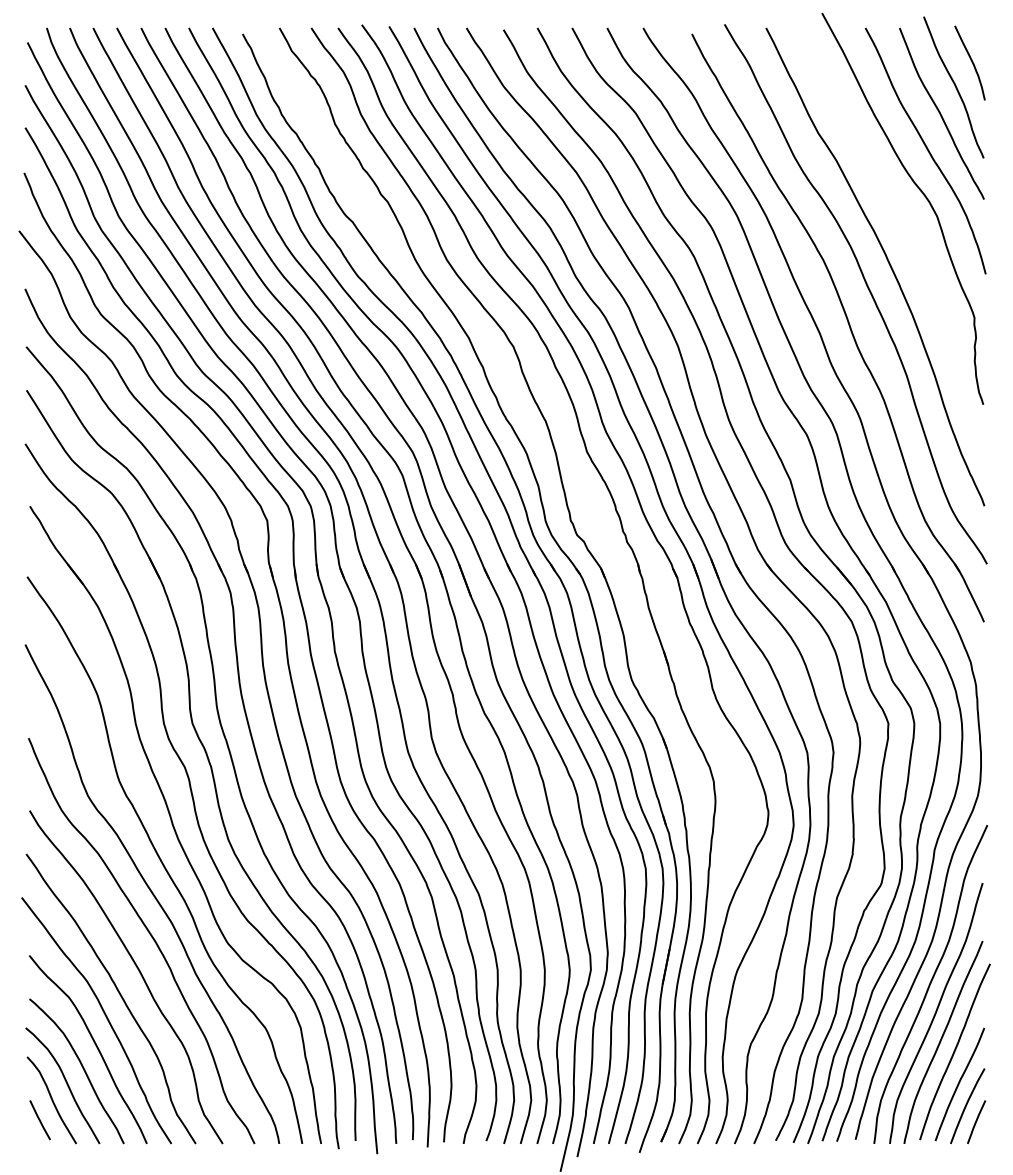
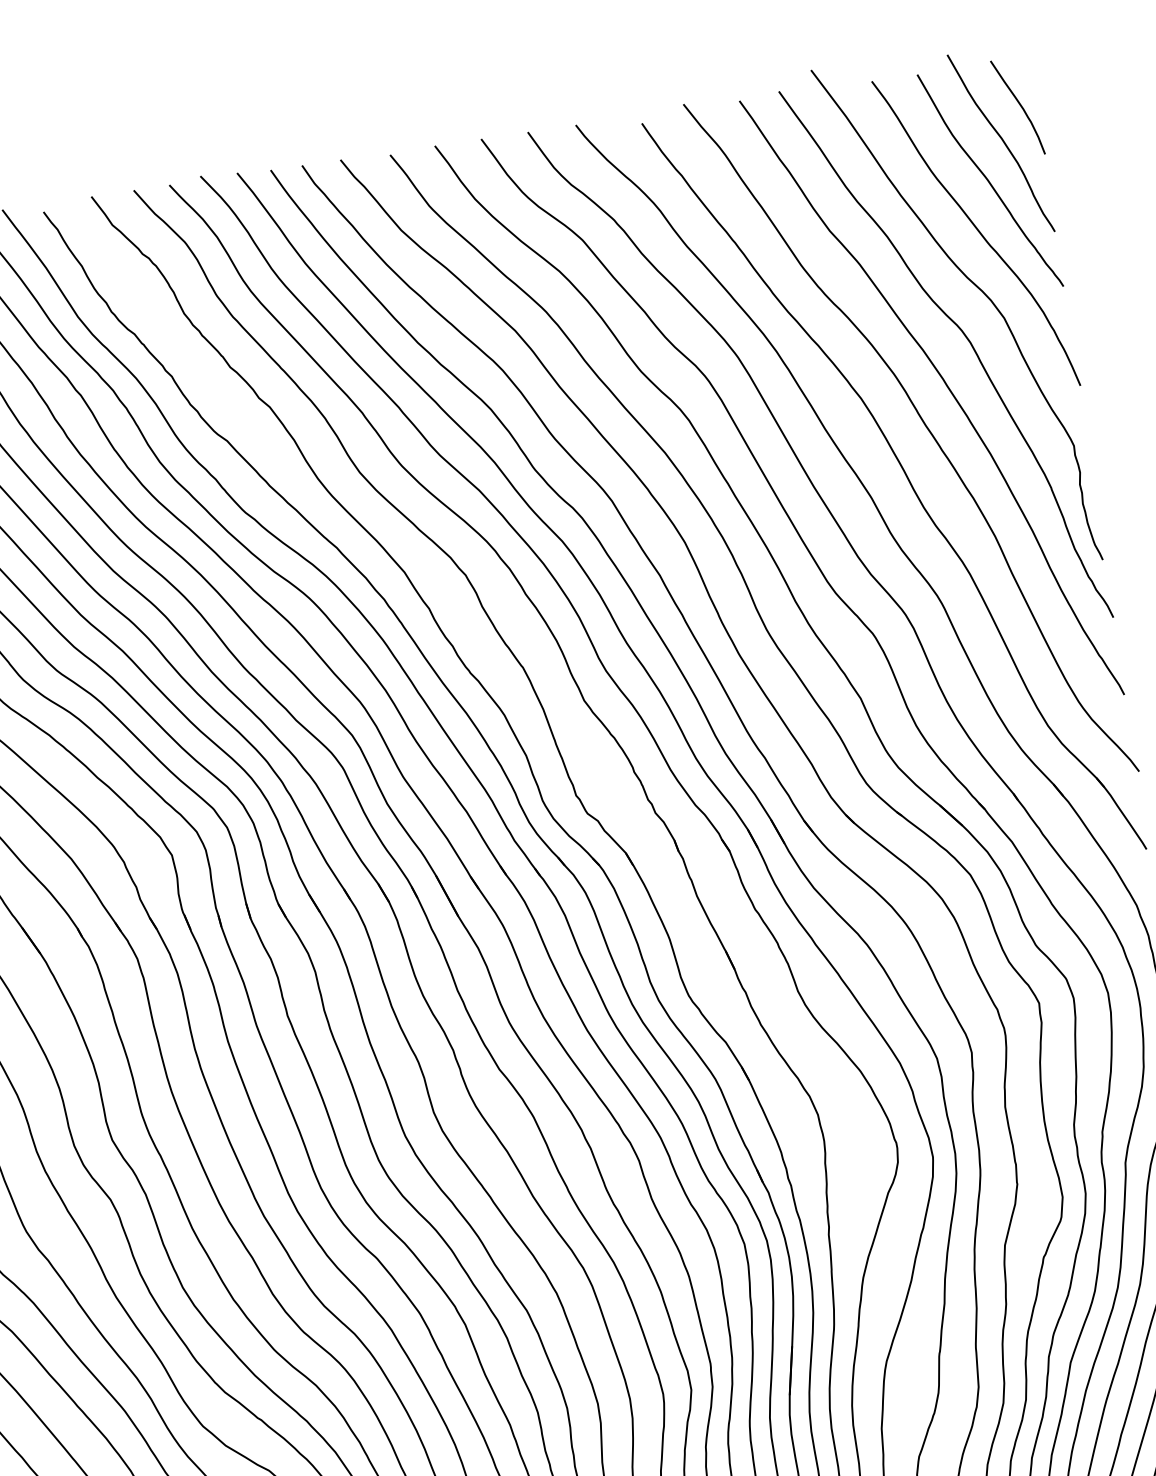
curve: (906, 227) -> (965, 339), added

